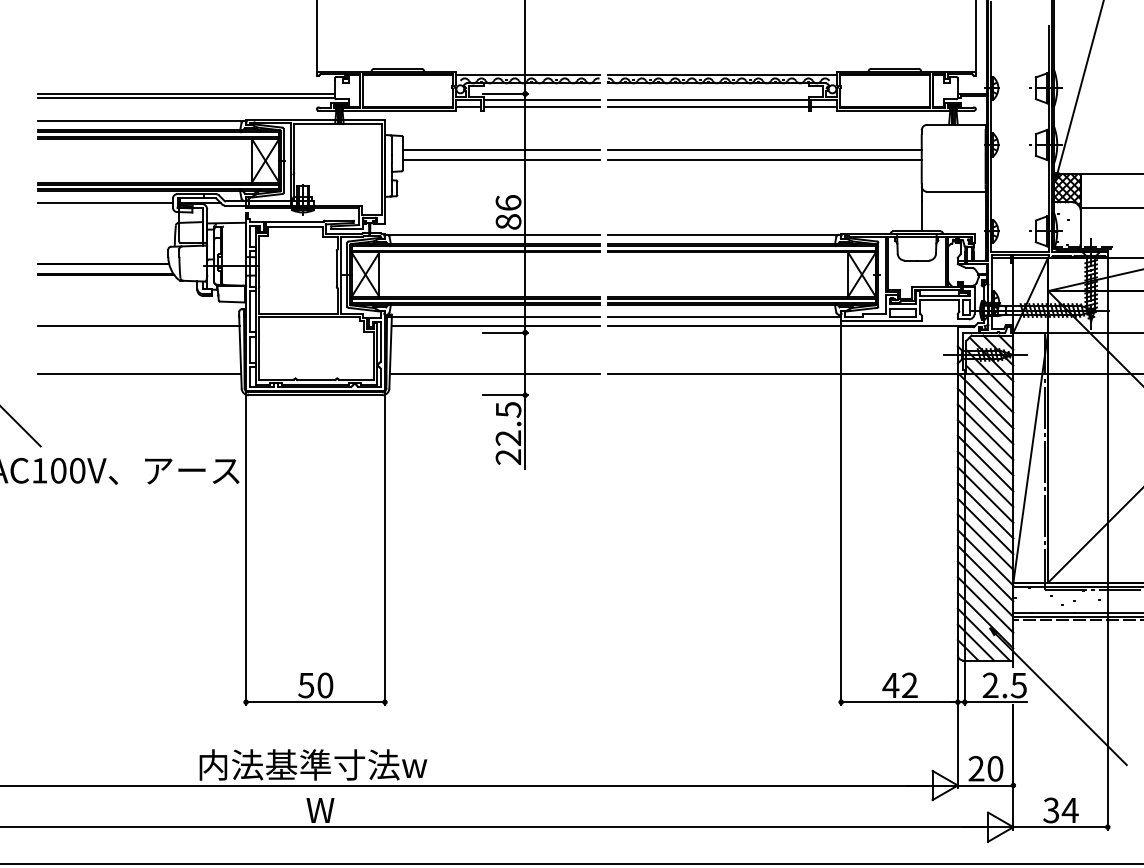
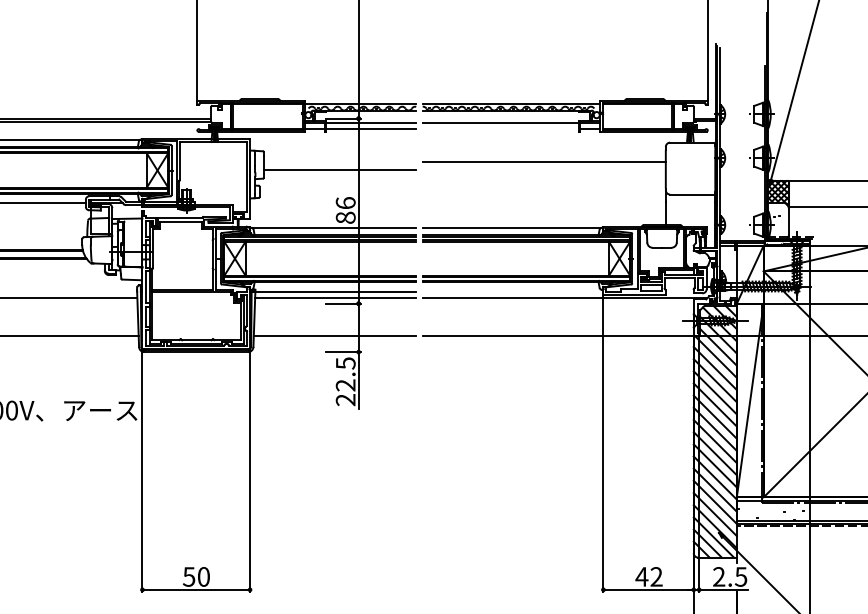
line: (708, 106) -> (500, 128), removed
line: (501, 150) -> (340, 162), removed
line: (764, 159) -> (544, 169), removed
line: (724, 317) -> (513, 291), removed

